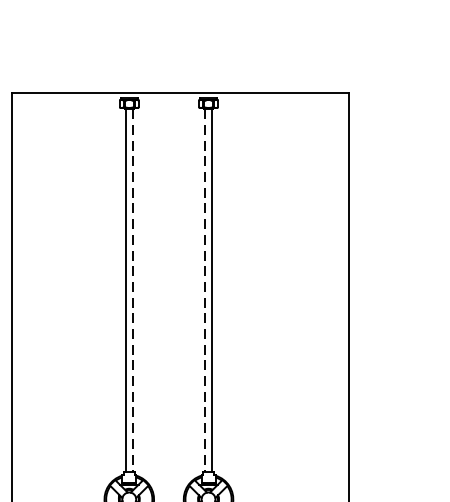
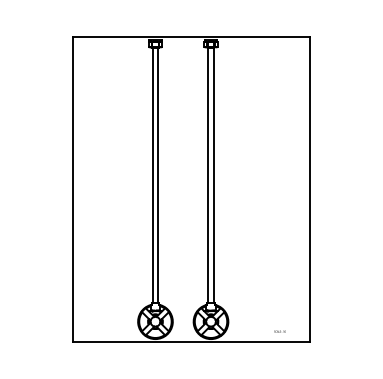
line: (133, 290) -> (158, 175), dashed -> solid
line: (204, 290) -> (208, 175), dashed -> solid

